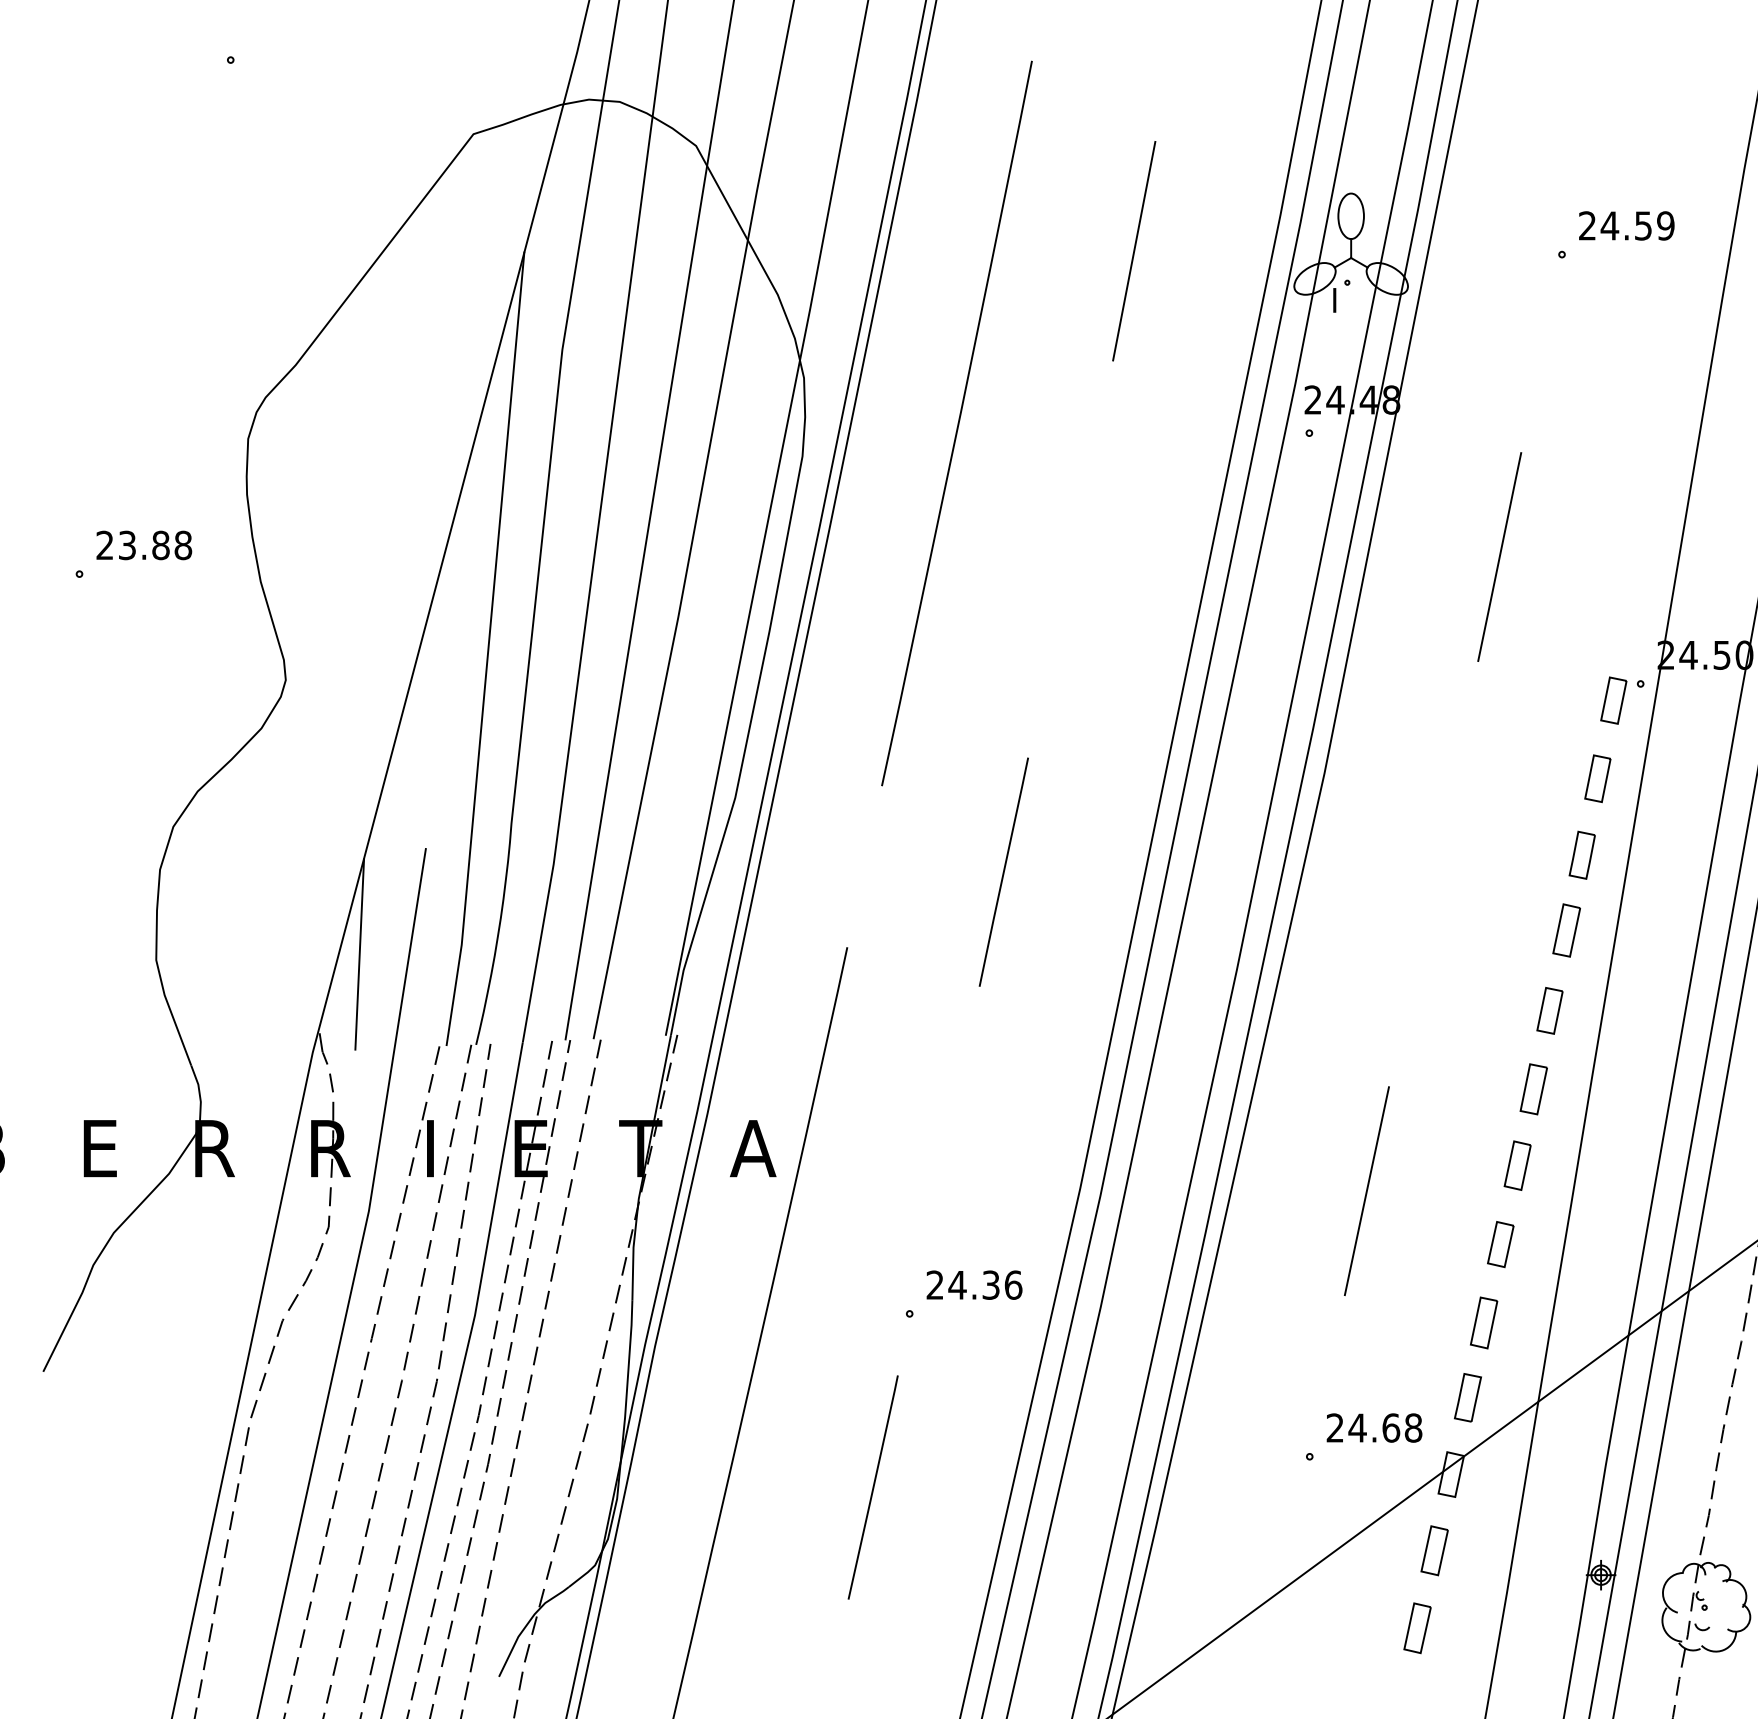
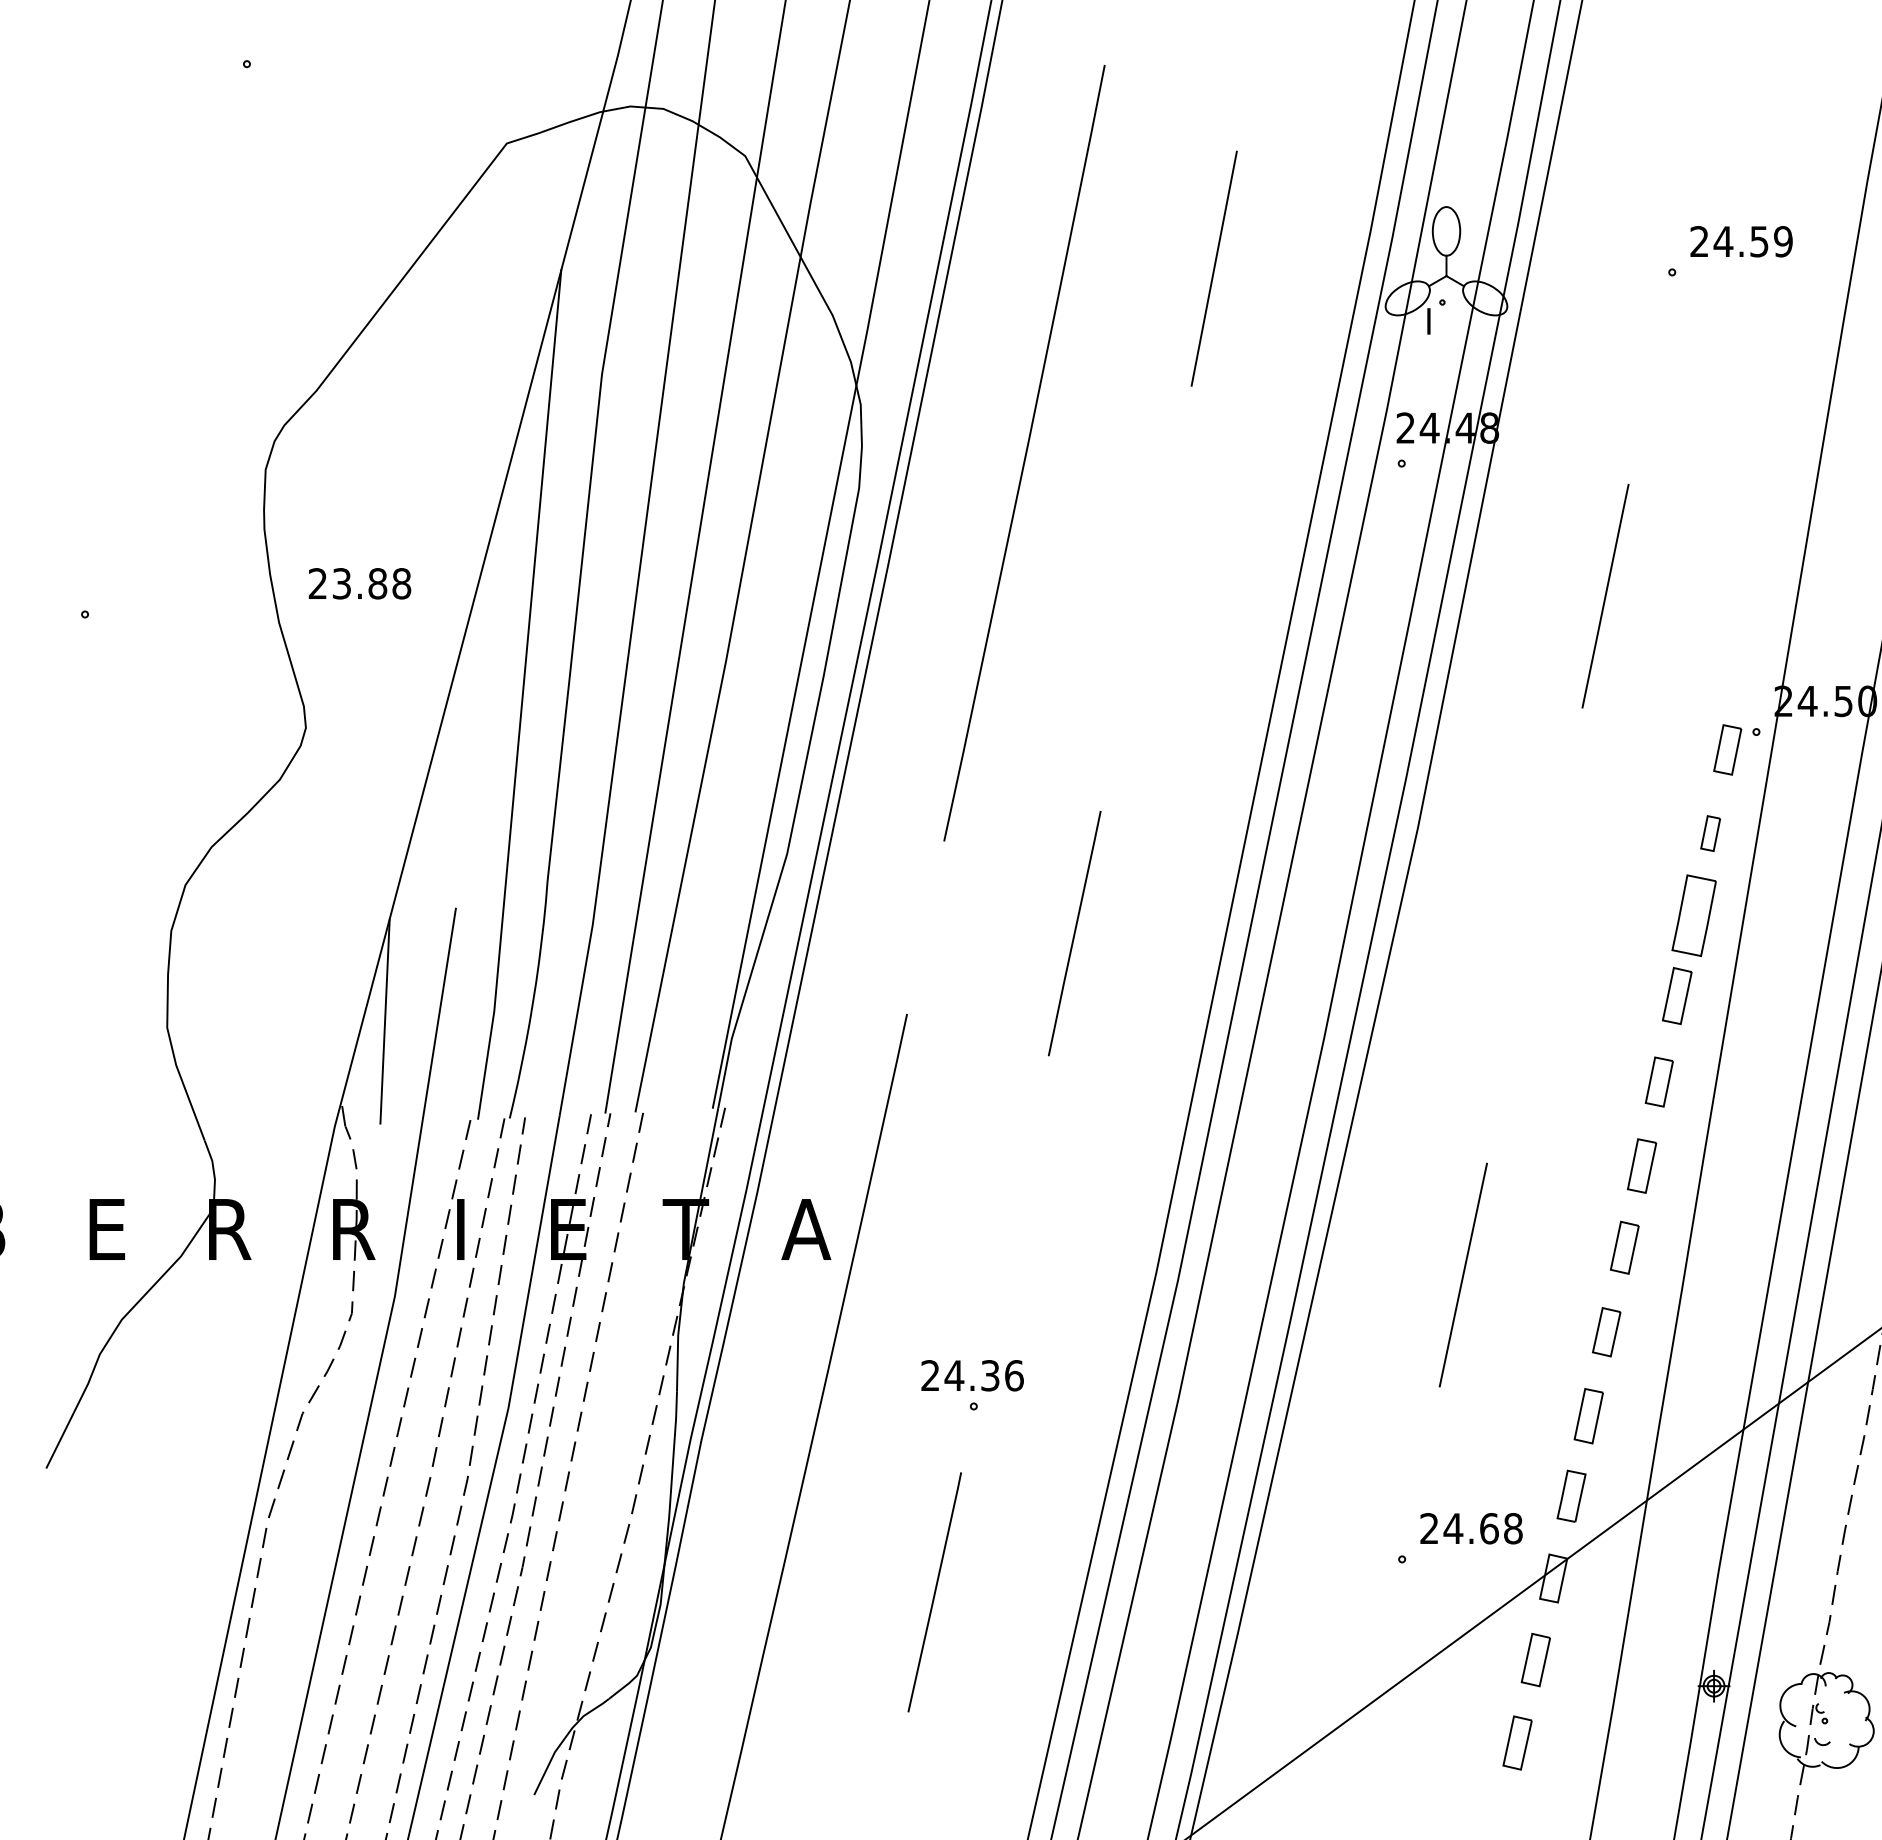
text: (144, 545) -> (360, 583), moved
part: (1597, 778) -> (1710, 833), size x0.7
part: (1581, 854) -> (1693, 914), size x1.6
text: (974, 1284) -> (972, 1375), moved

